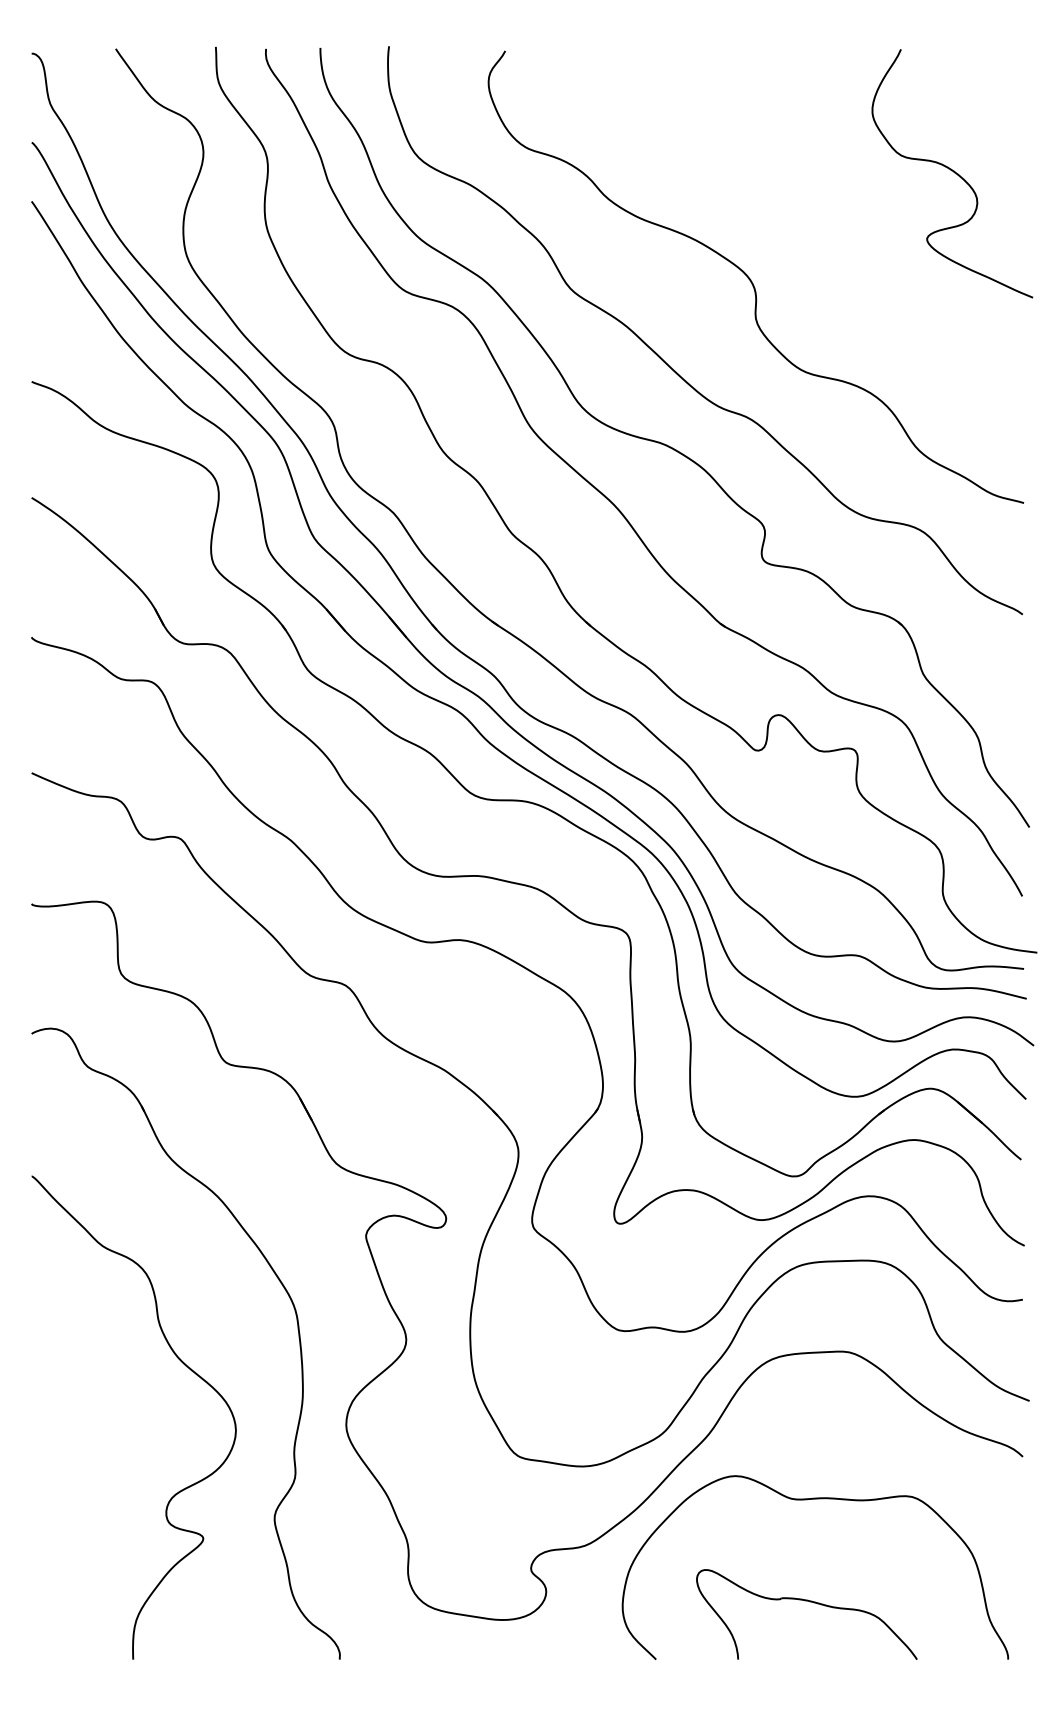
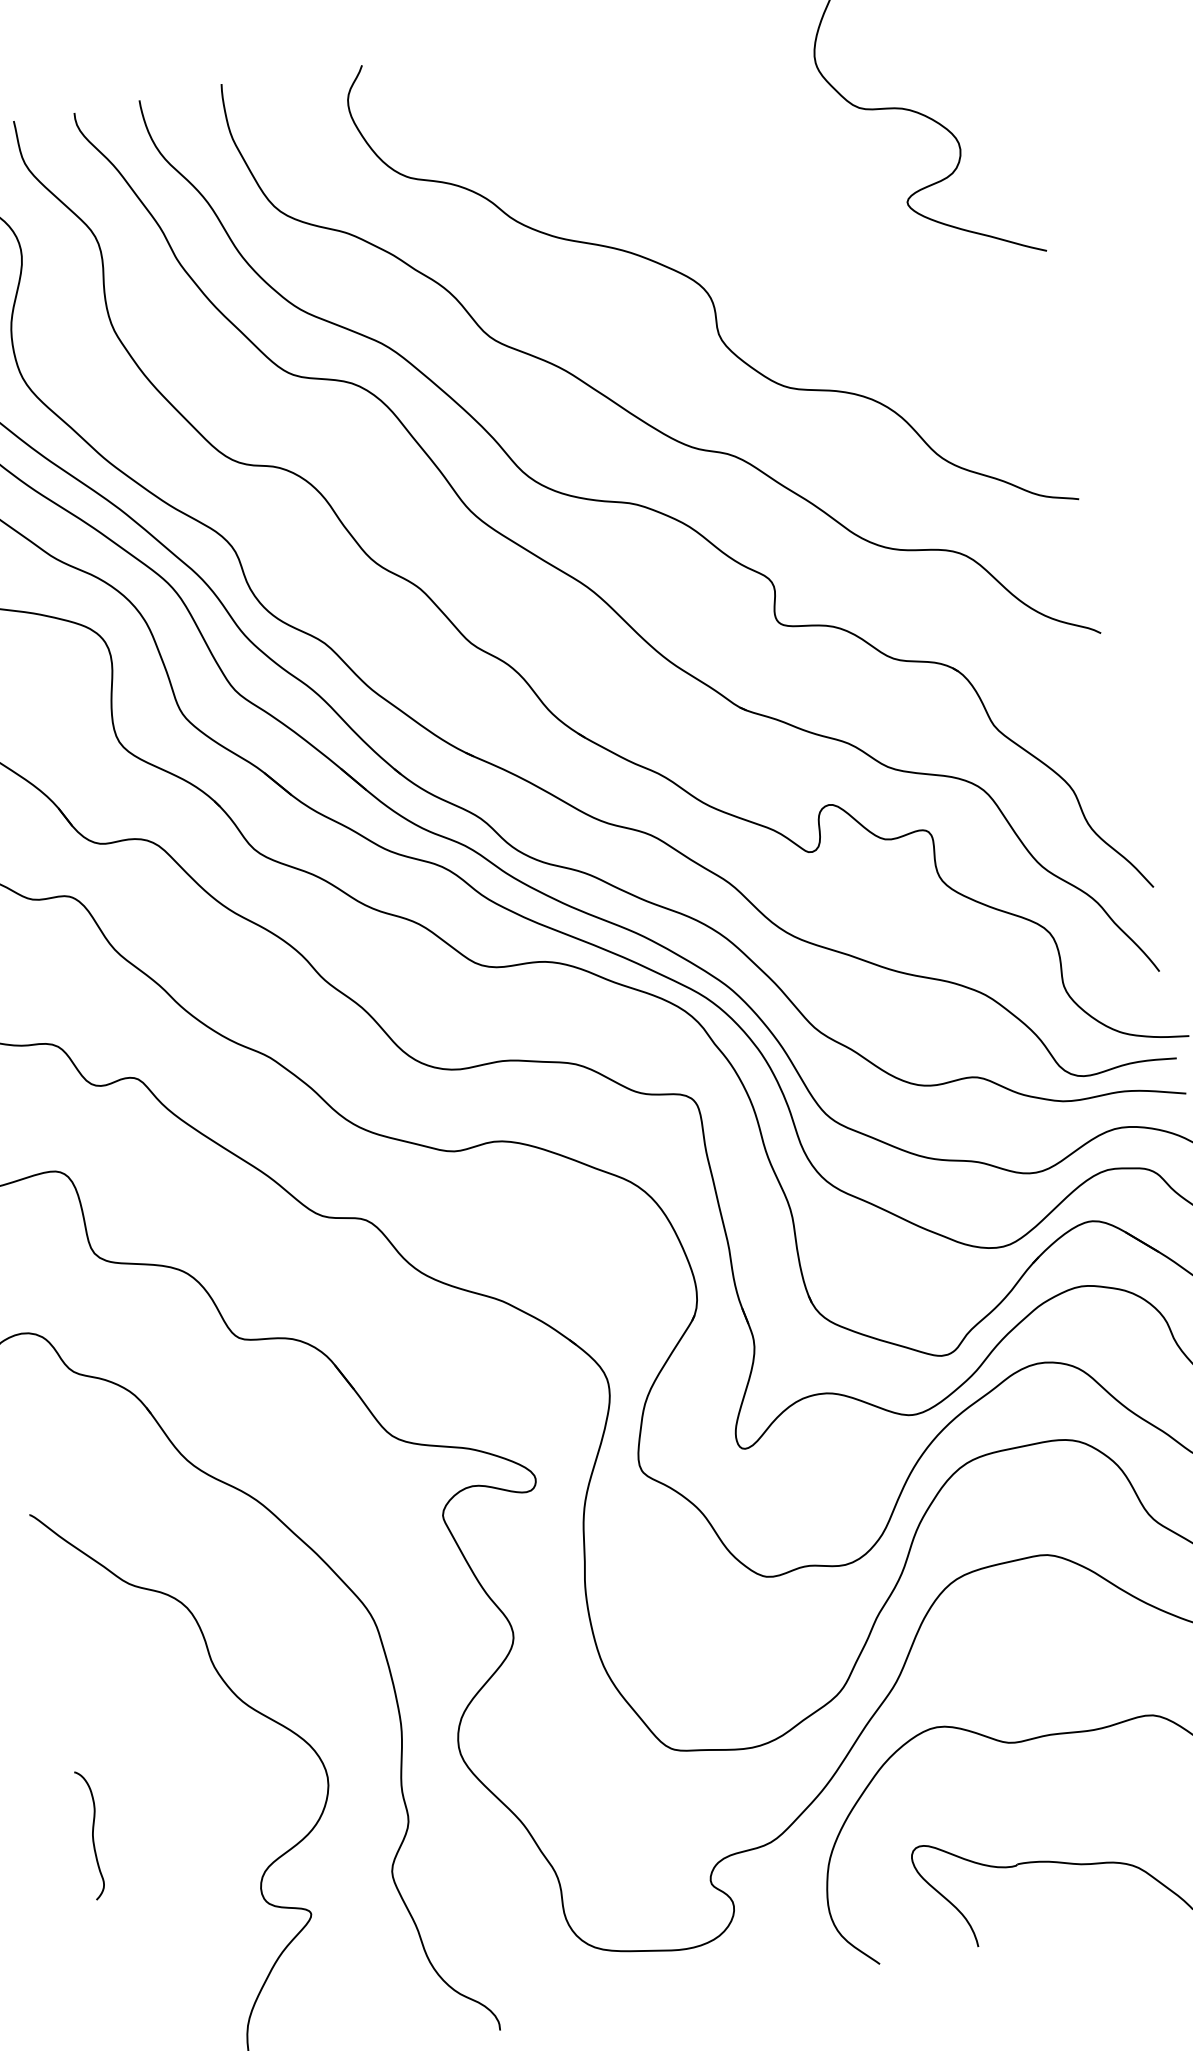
curve: (37, 1443) -> (92, 1834), added

